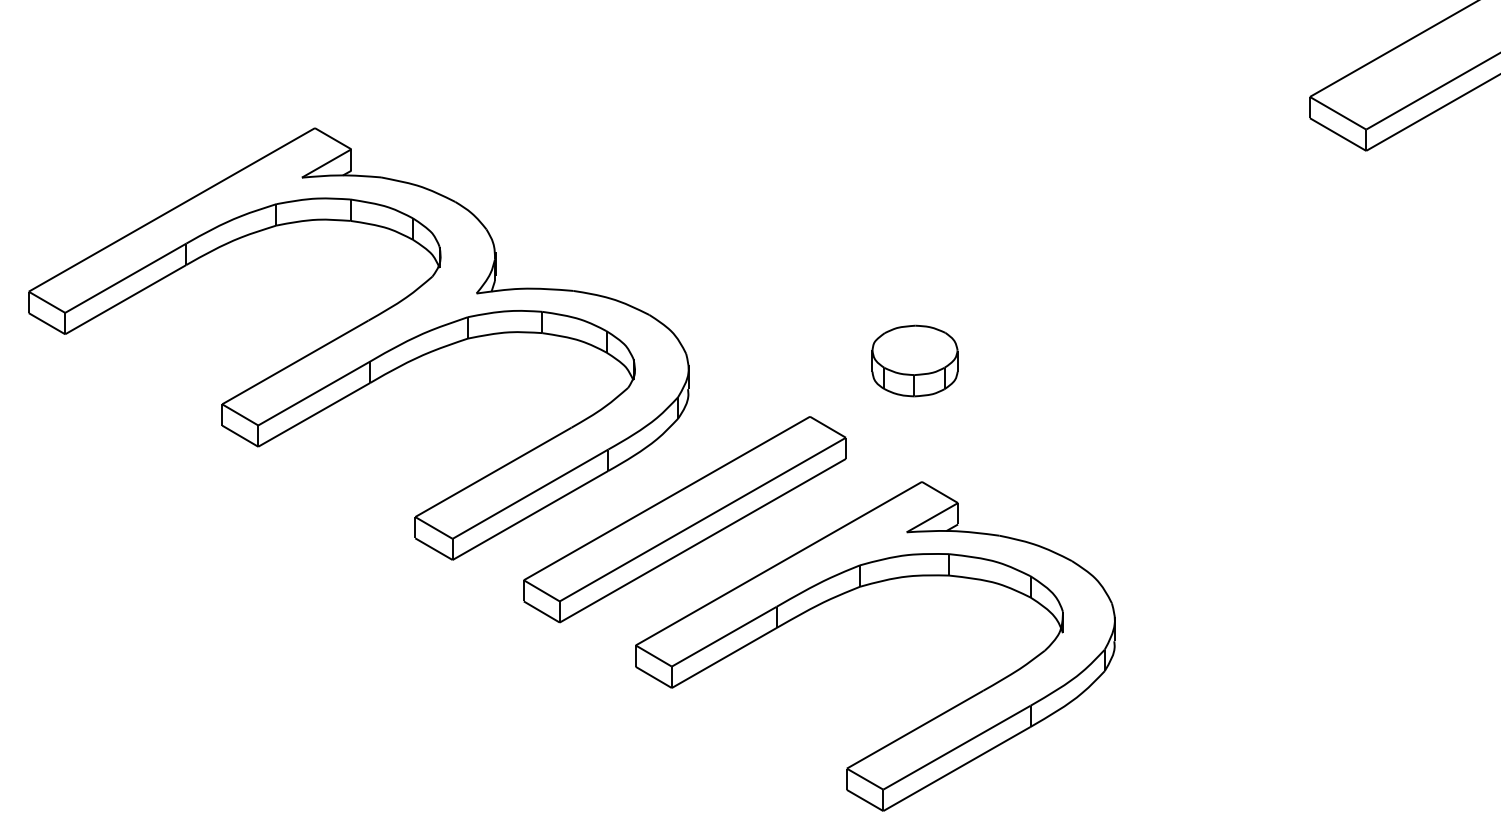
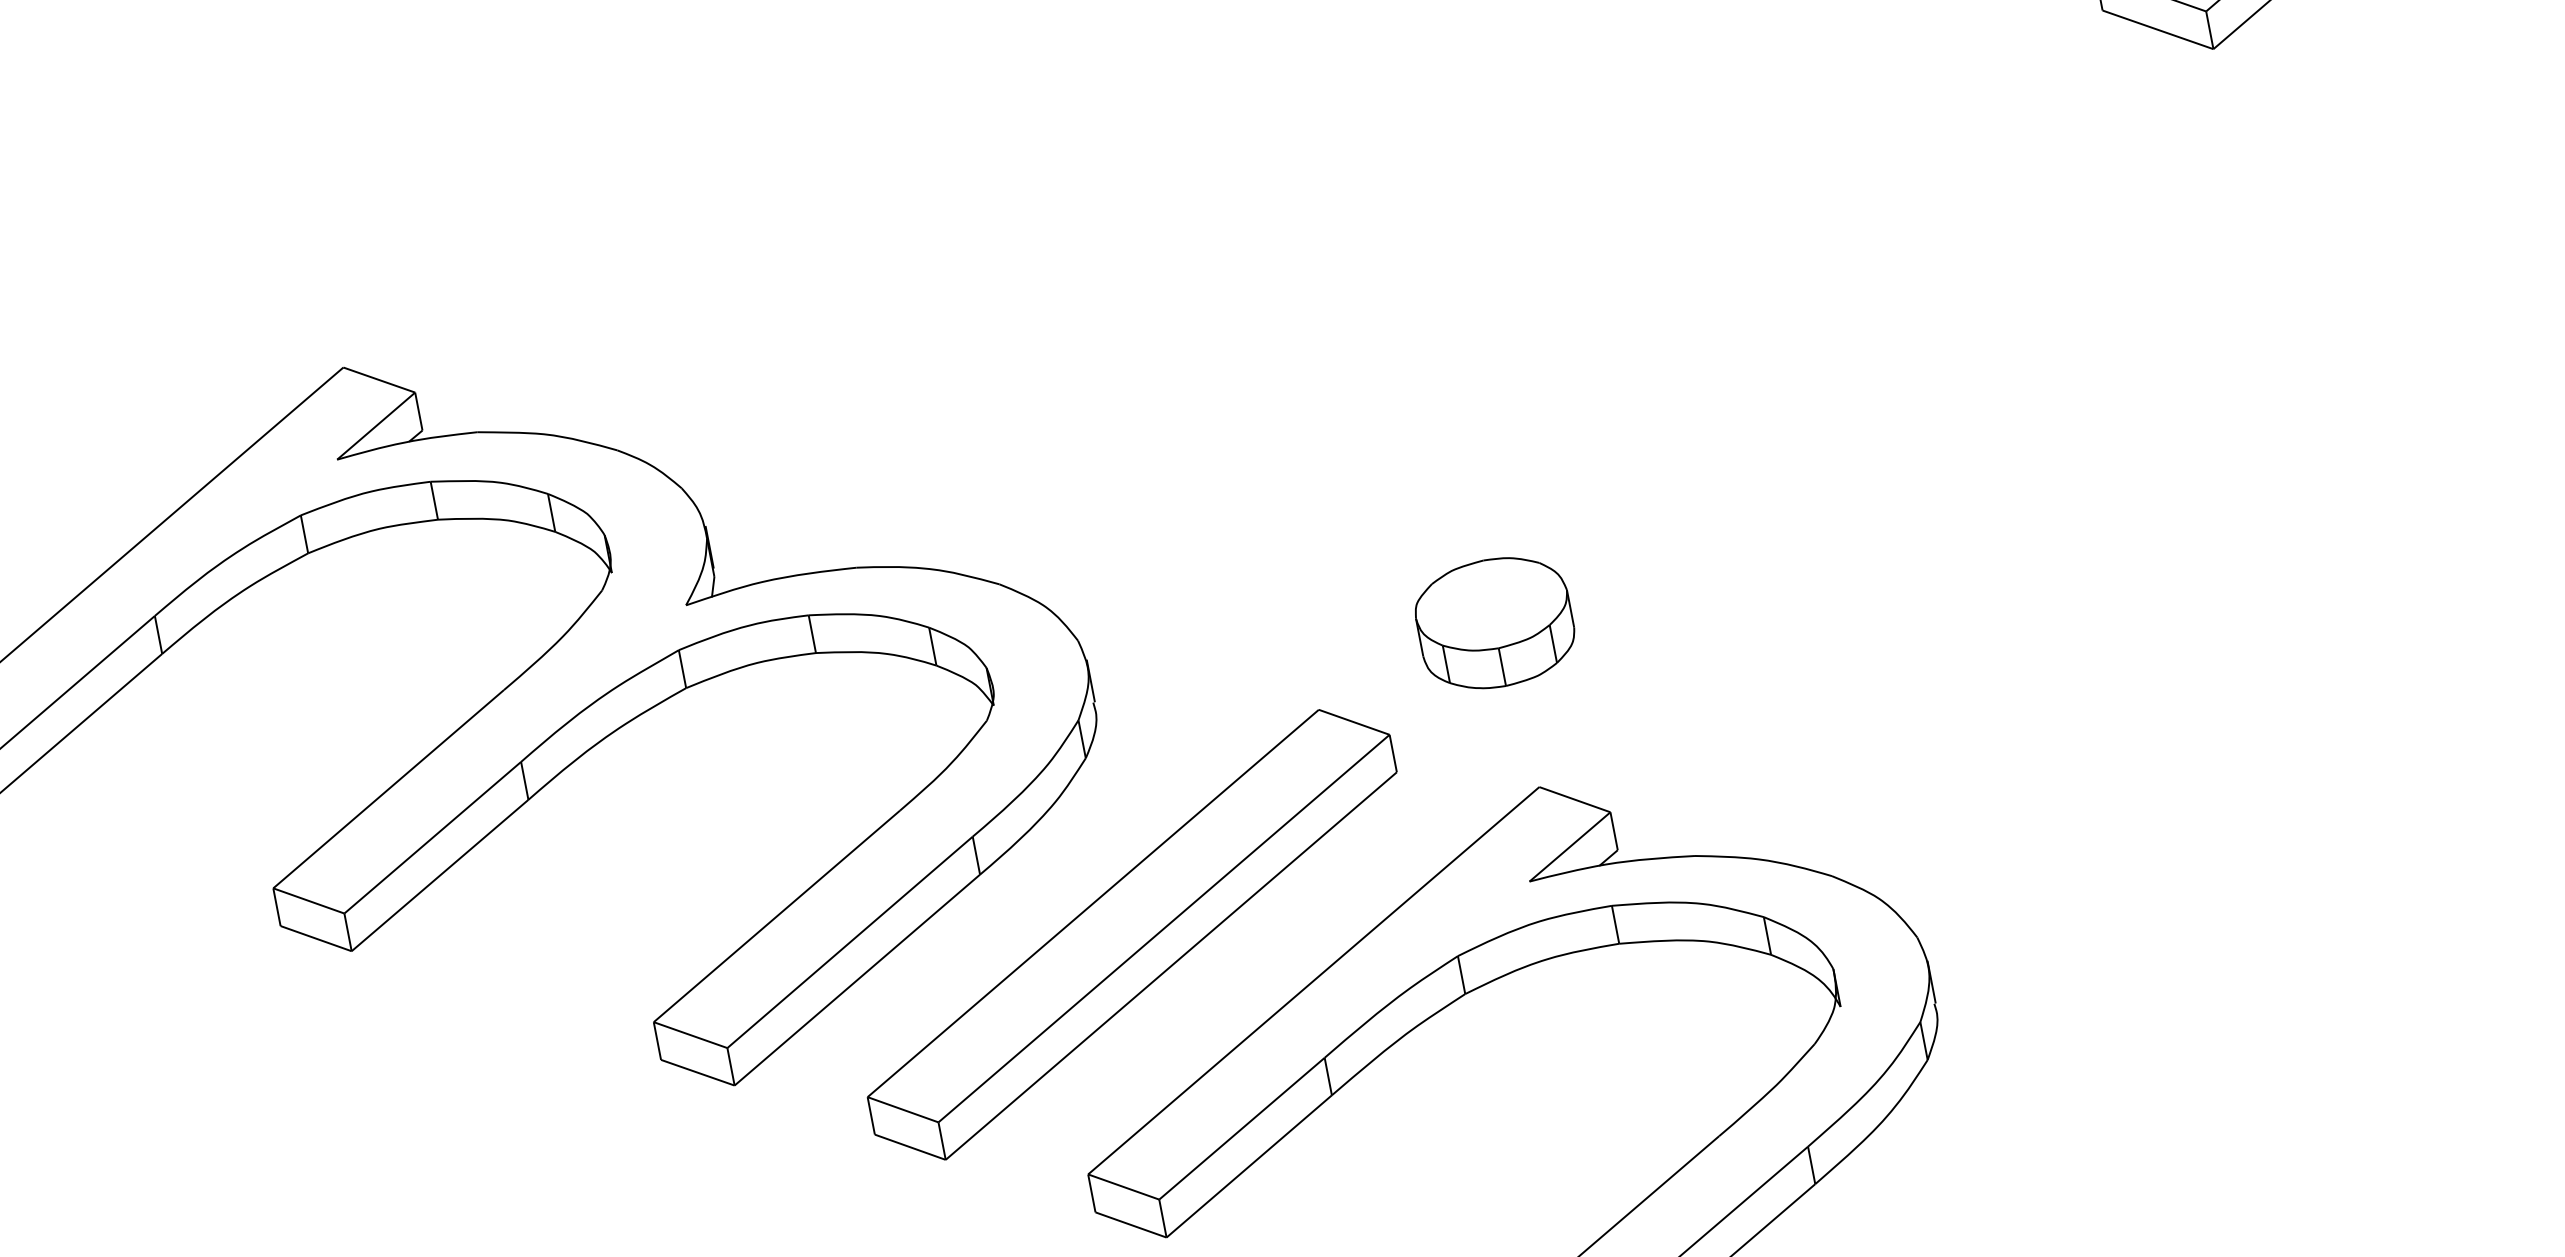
part: (914, 360) -> (1493, 622), moved

